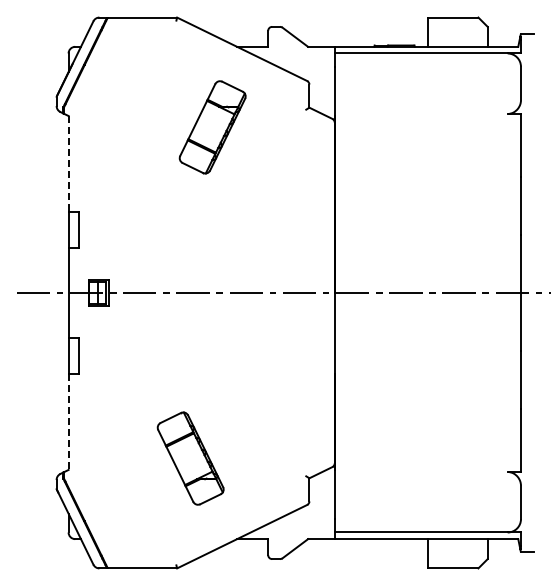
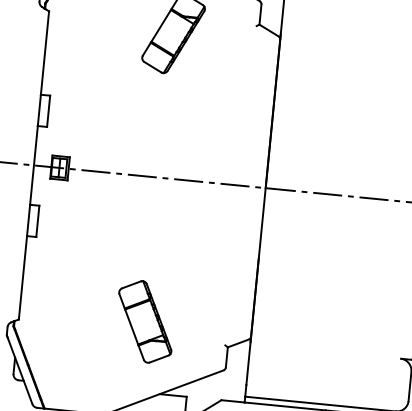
line: (68, 163) -> (44, 52), dashed -> solid
line: (68, 422) -> (22, 278), dashed -> solid
part: (190, 458) -> (145, 321), moved

